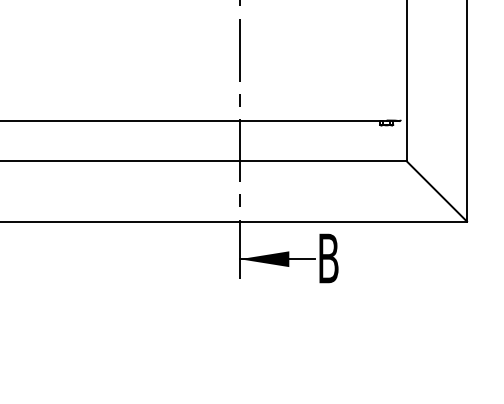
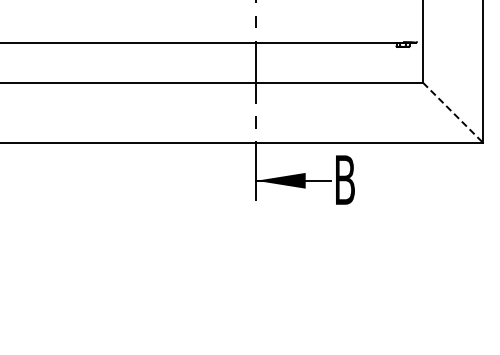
line: (436, 191) -> (452, 113), solid -> dashed

